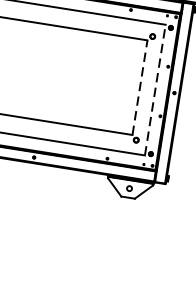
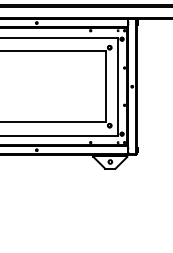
line: (140, 87) -> (106, 86), dashed -> solid
line: (154, 89) -> (117, 86), dashed -> solid

